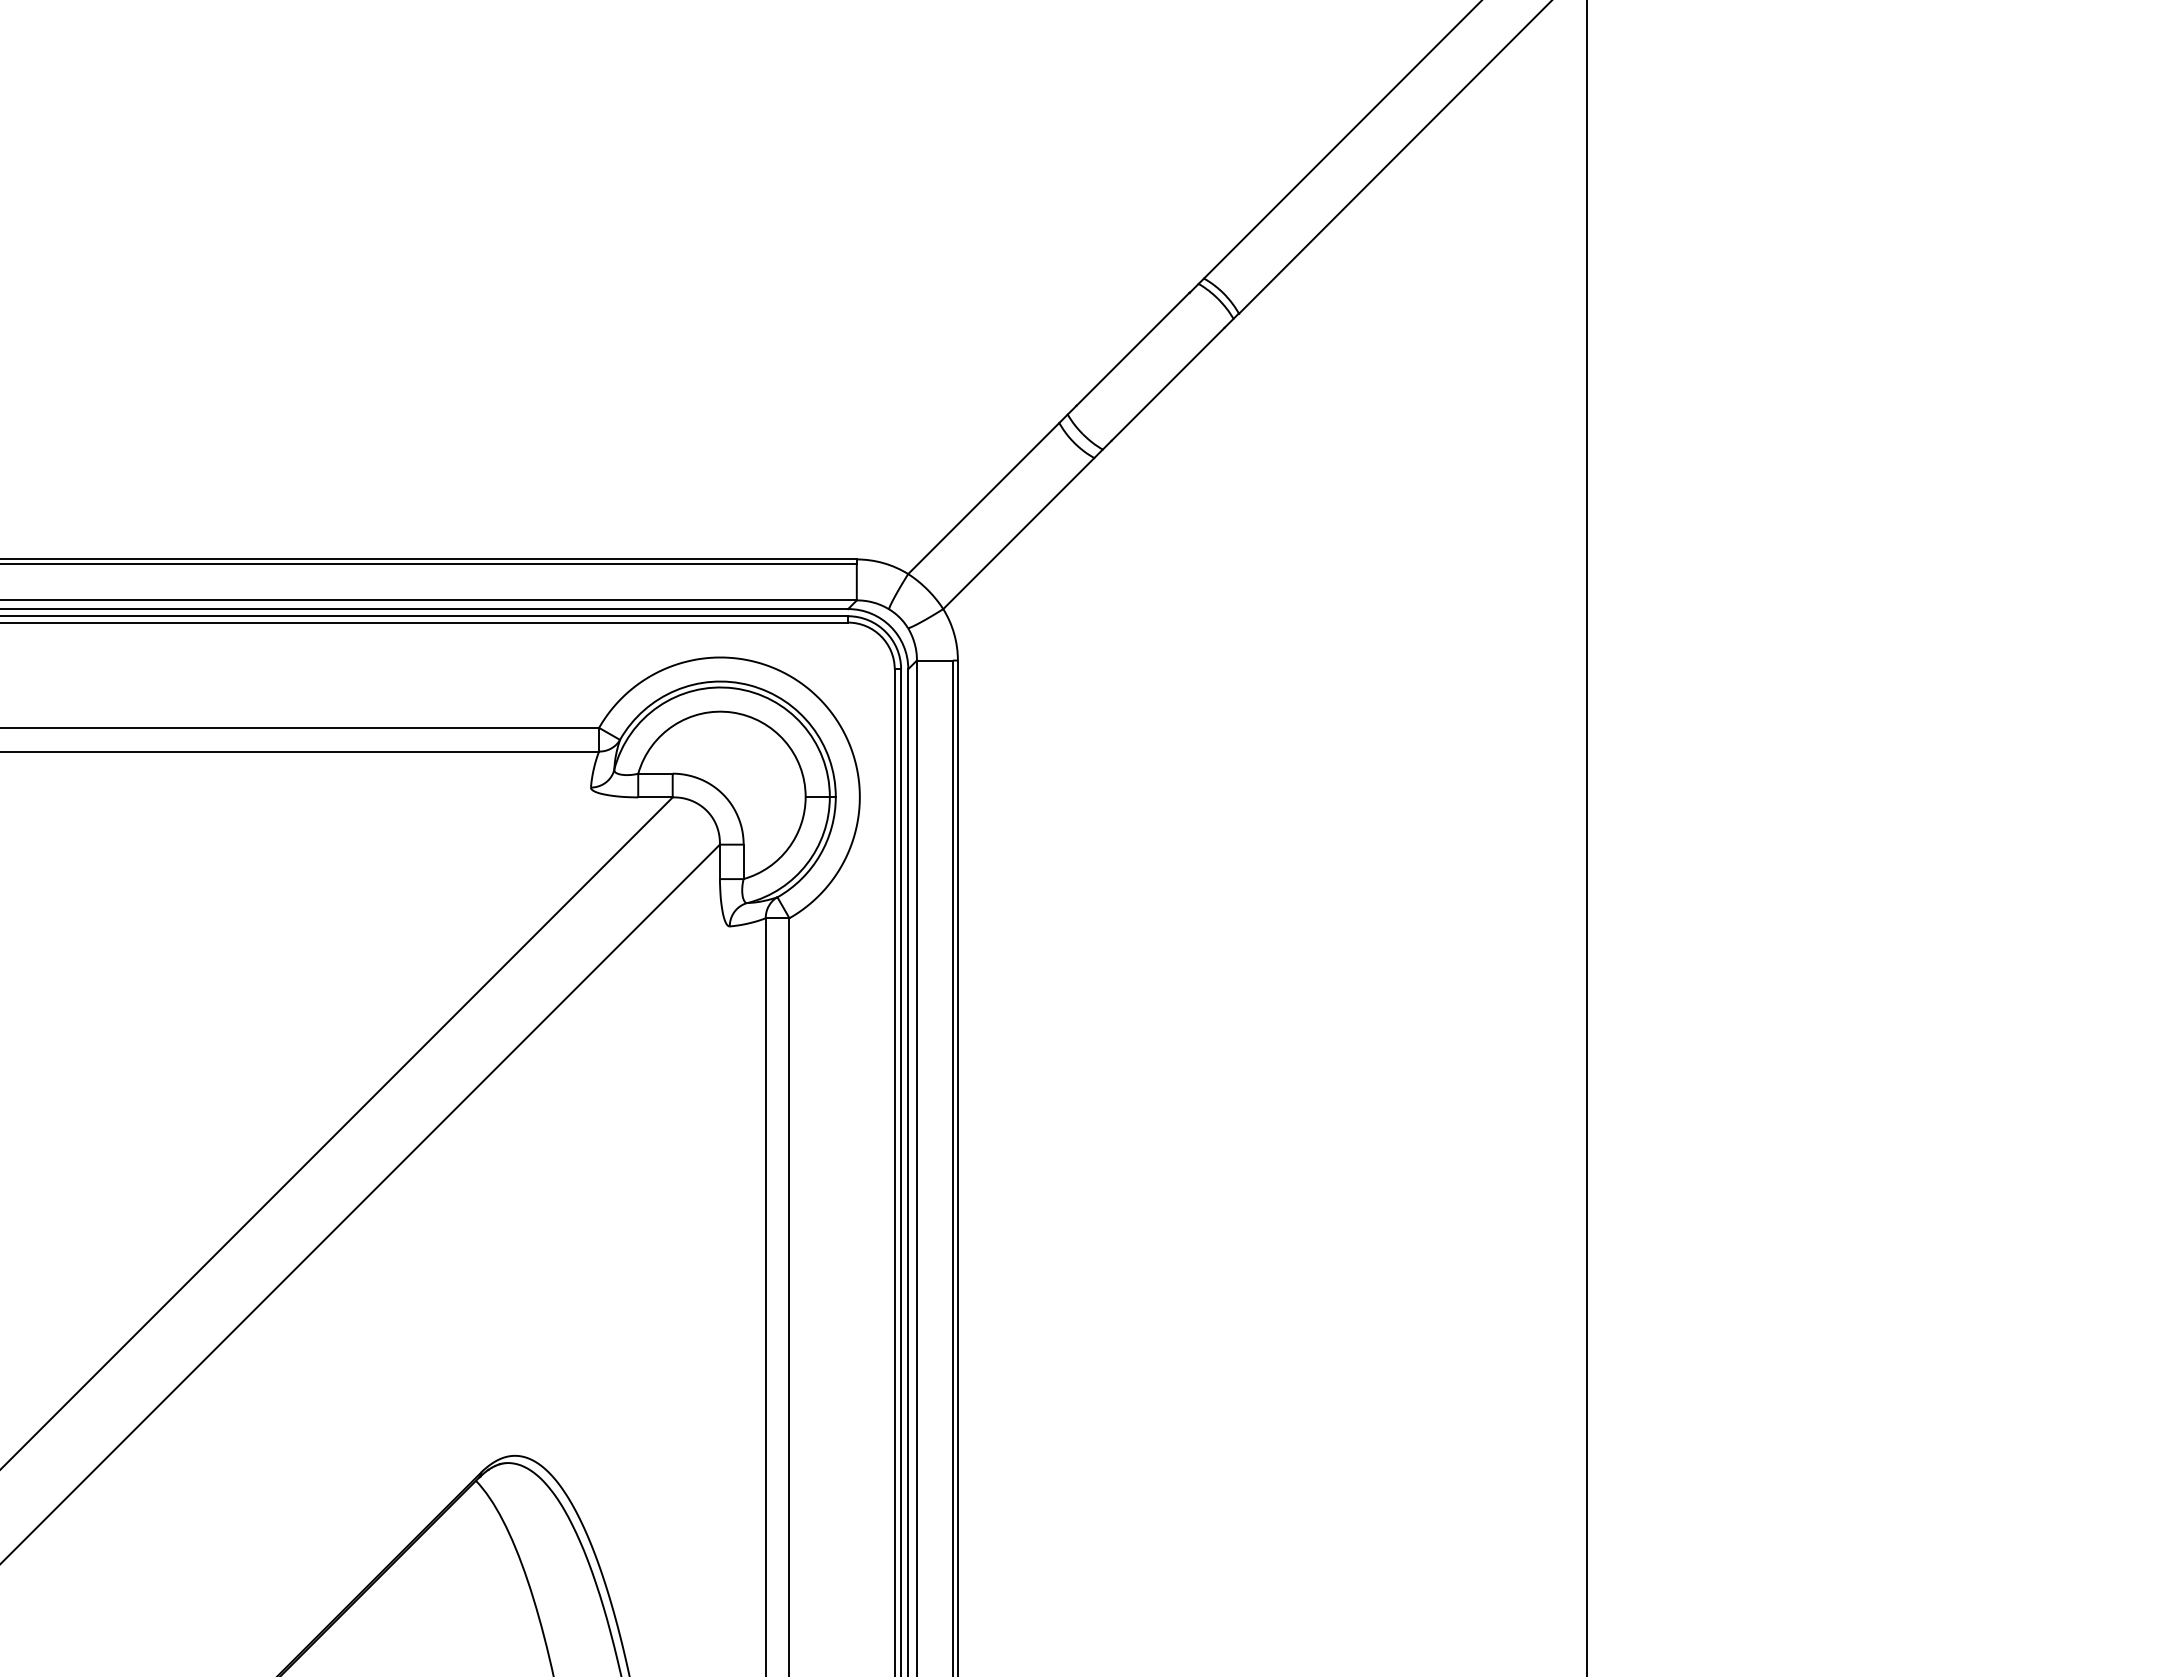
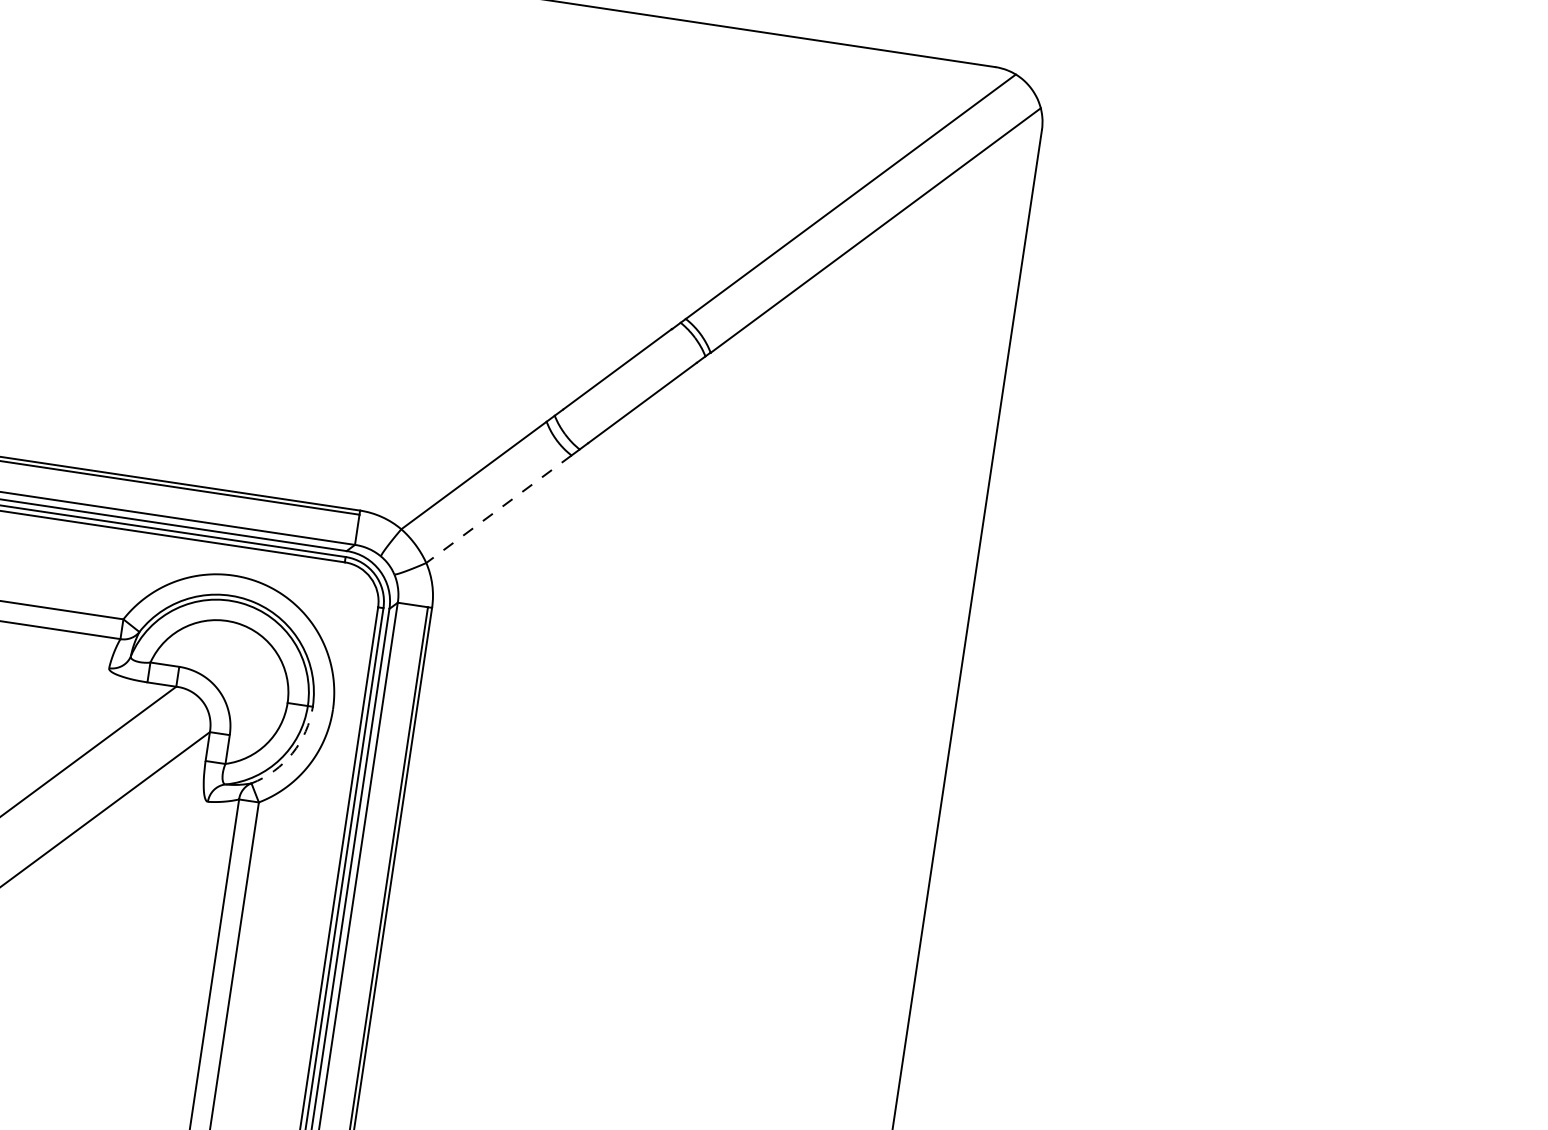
line: (1018, 533) -> (498, 509), solid -> dashed
arc: (820, 855) -> (292, 753), solid -> dashed

